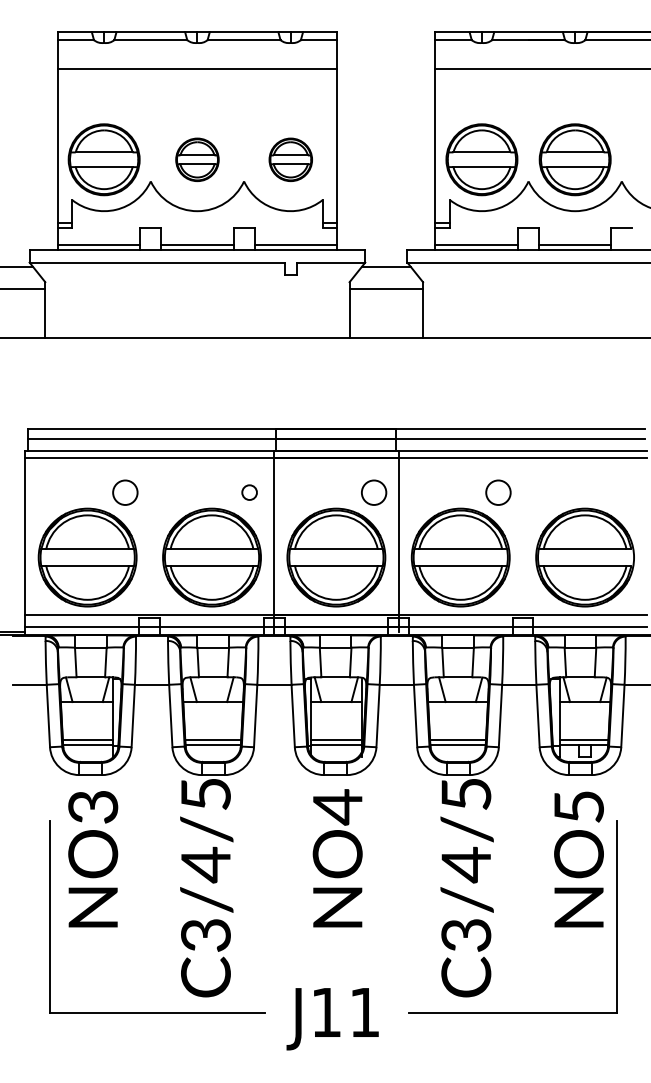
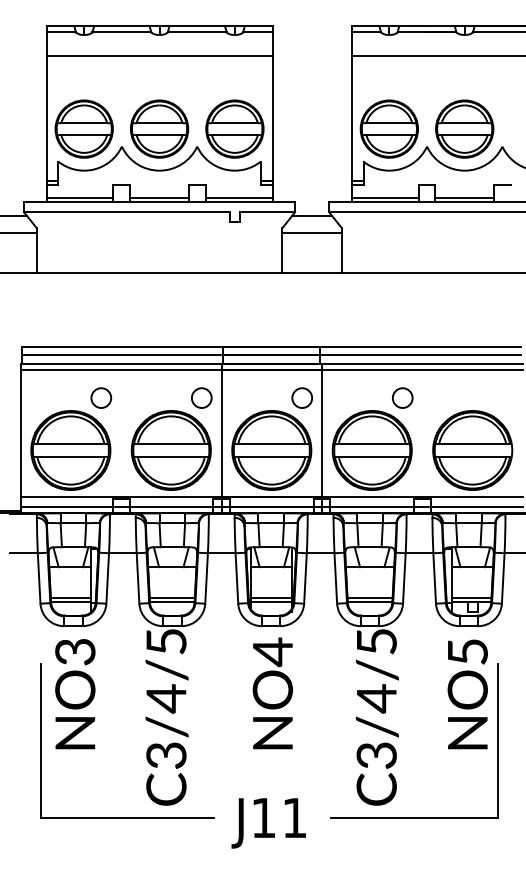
part: (197, 159) -> (159, 128), size x1.67
part: (290, 159) -> (234, 128), size x1.67
circle: (249, 492) -> (201, 397), size x1.67

